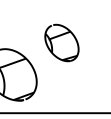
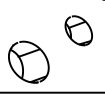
part: (61, 42) -> (78, 30), moved

